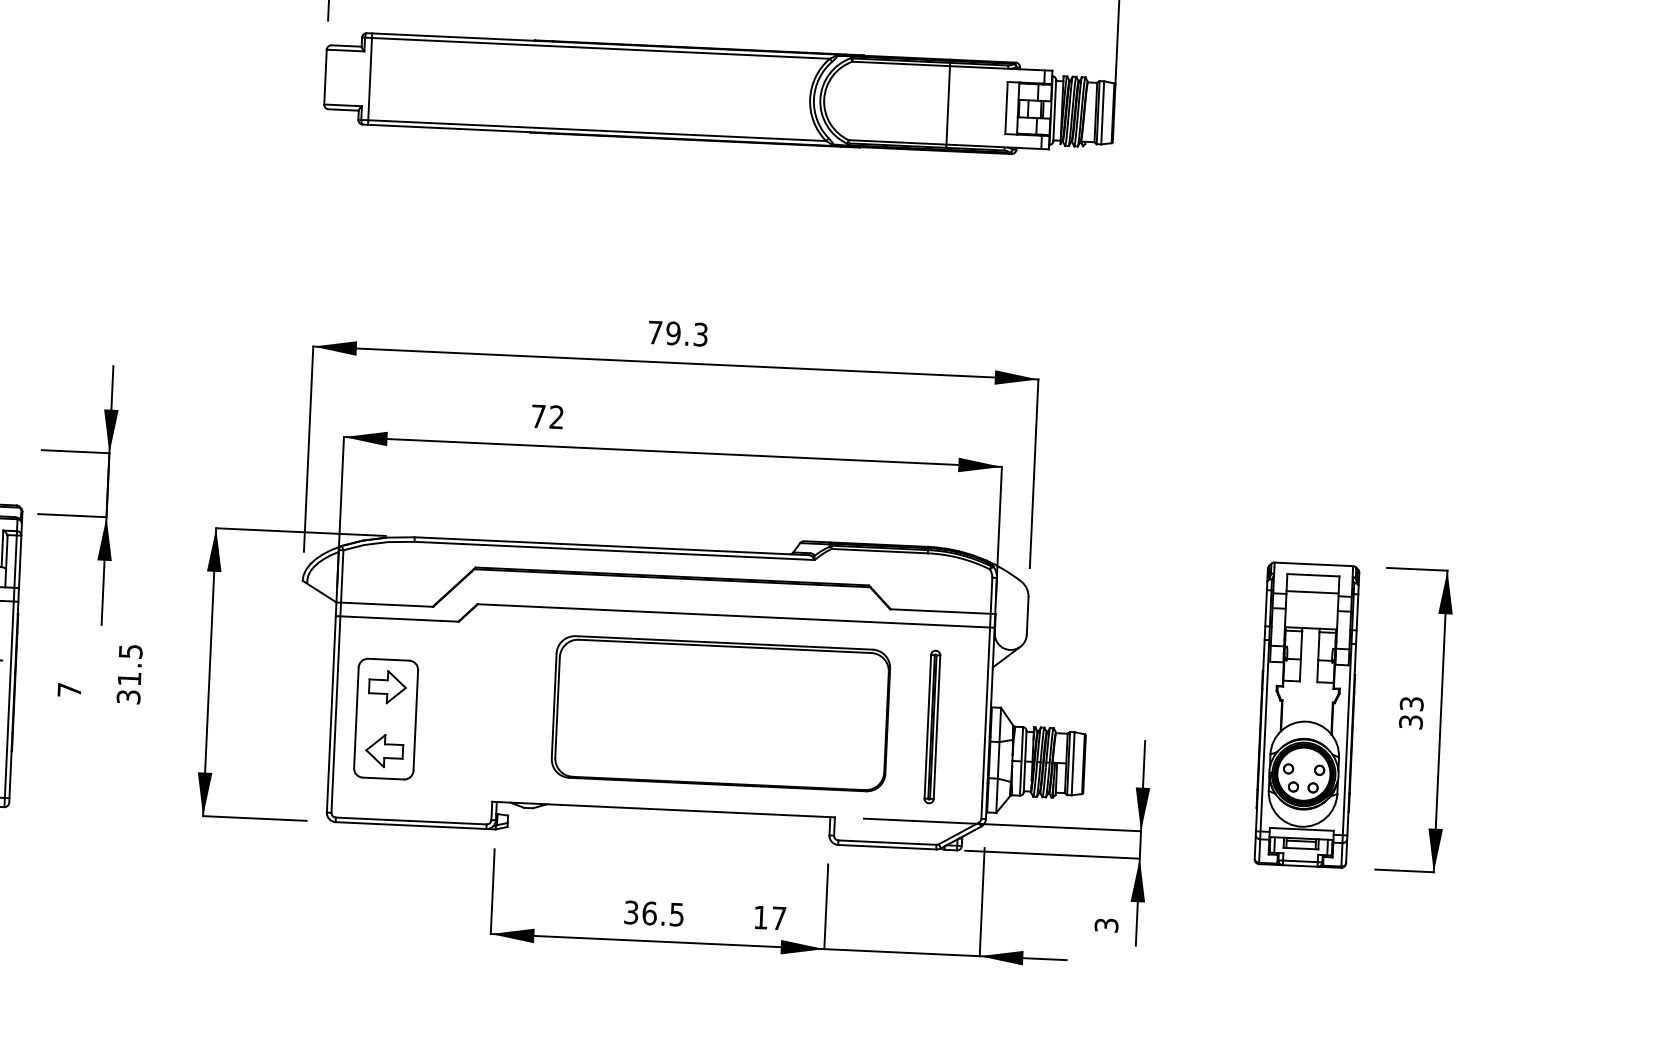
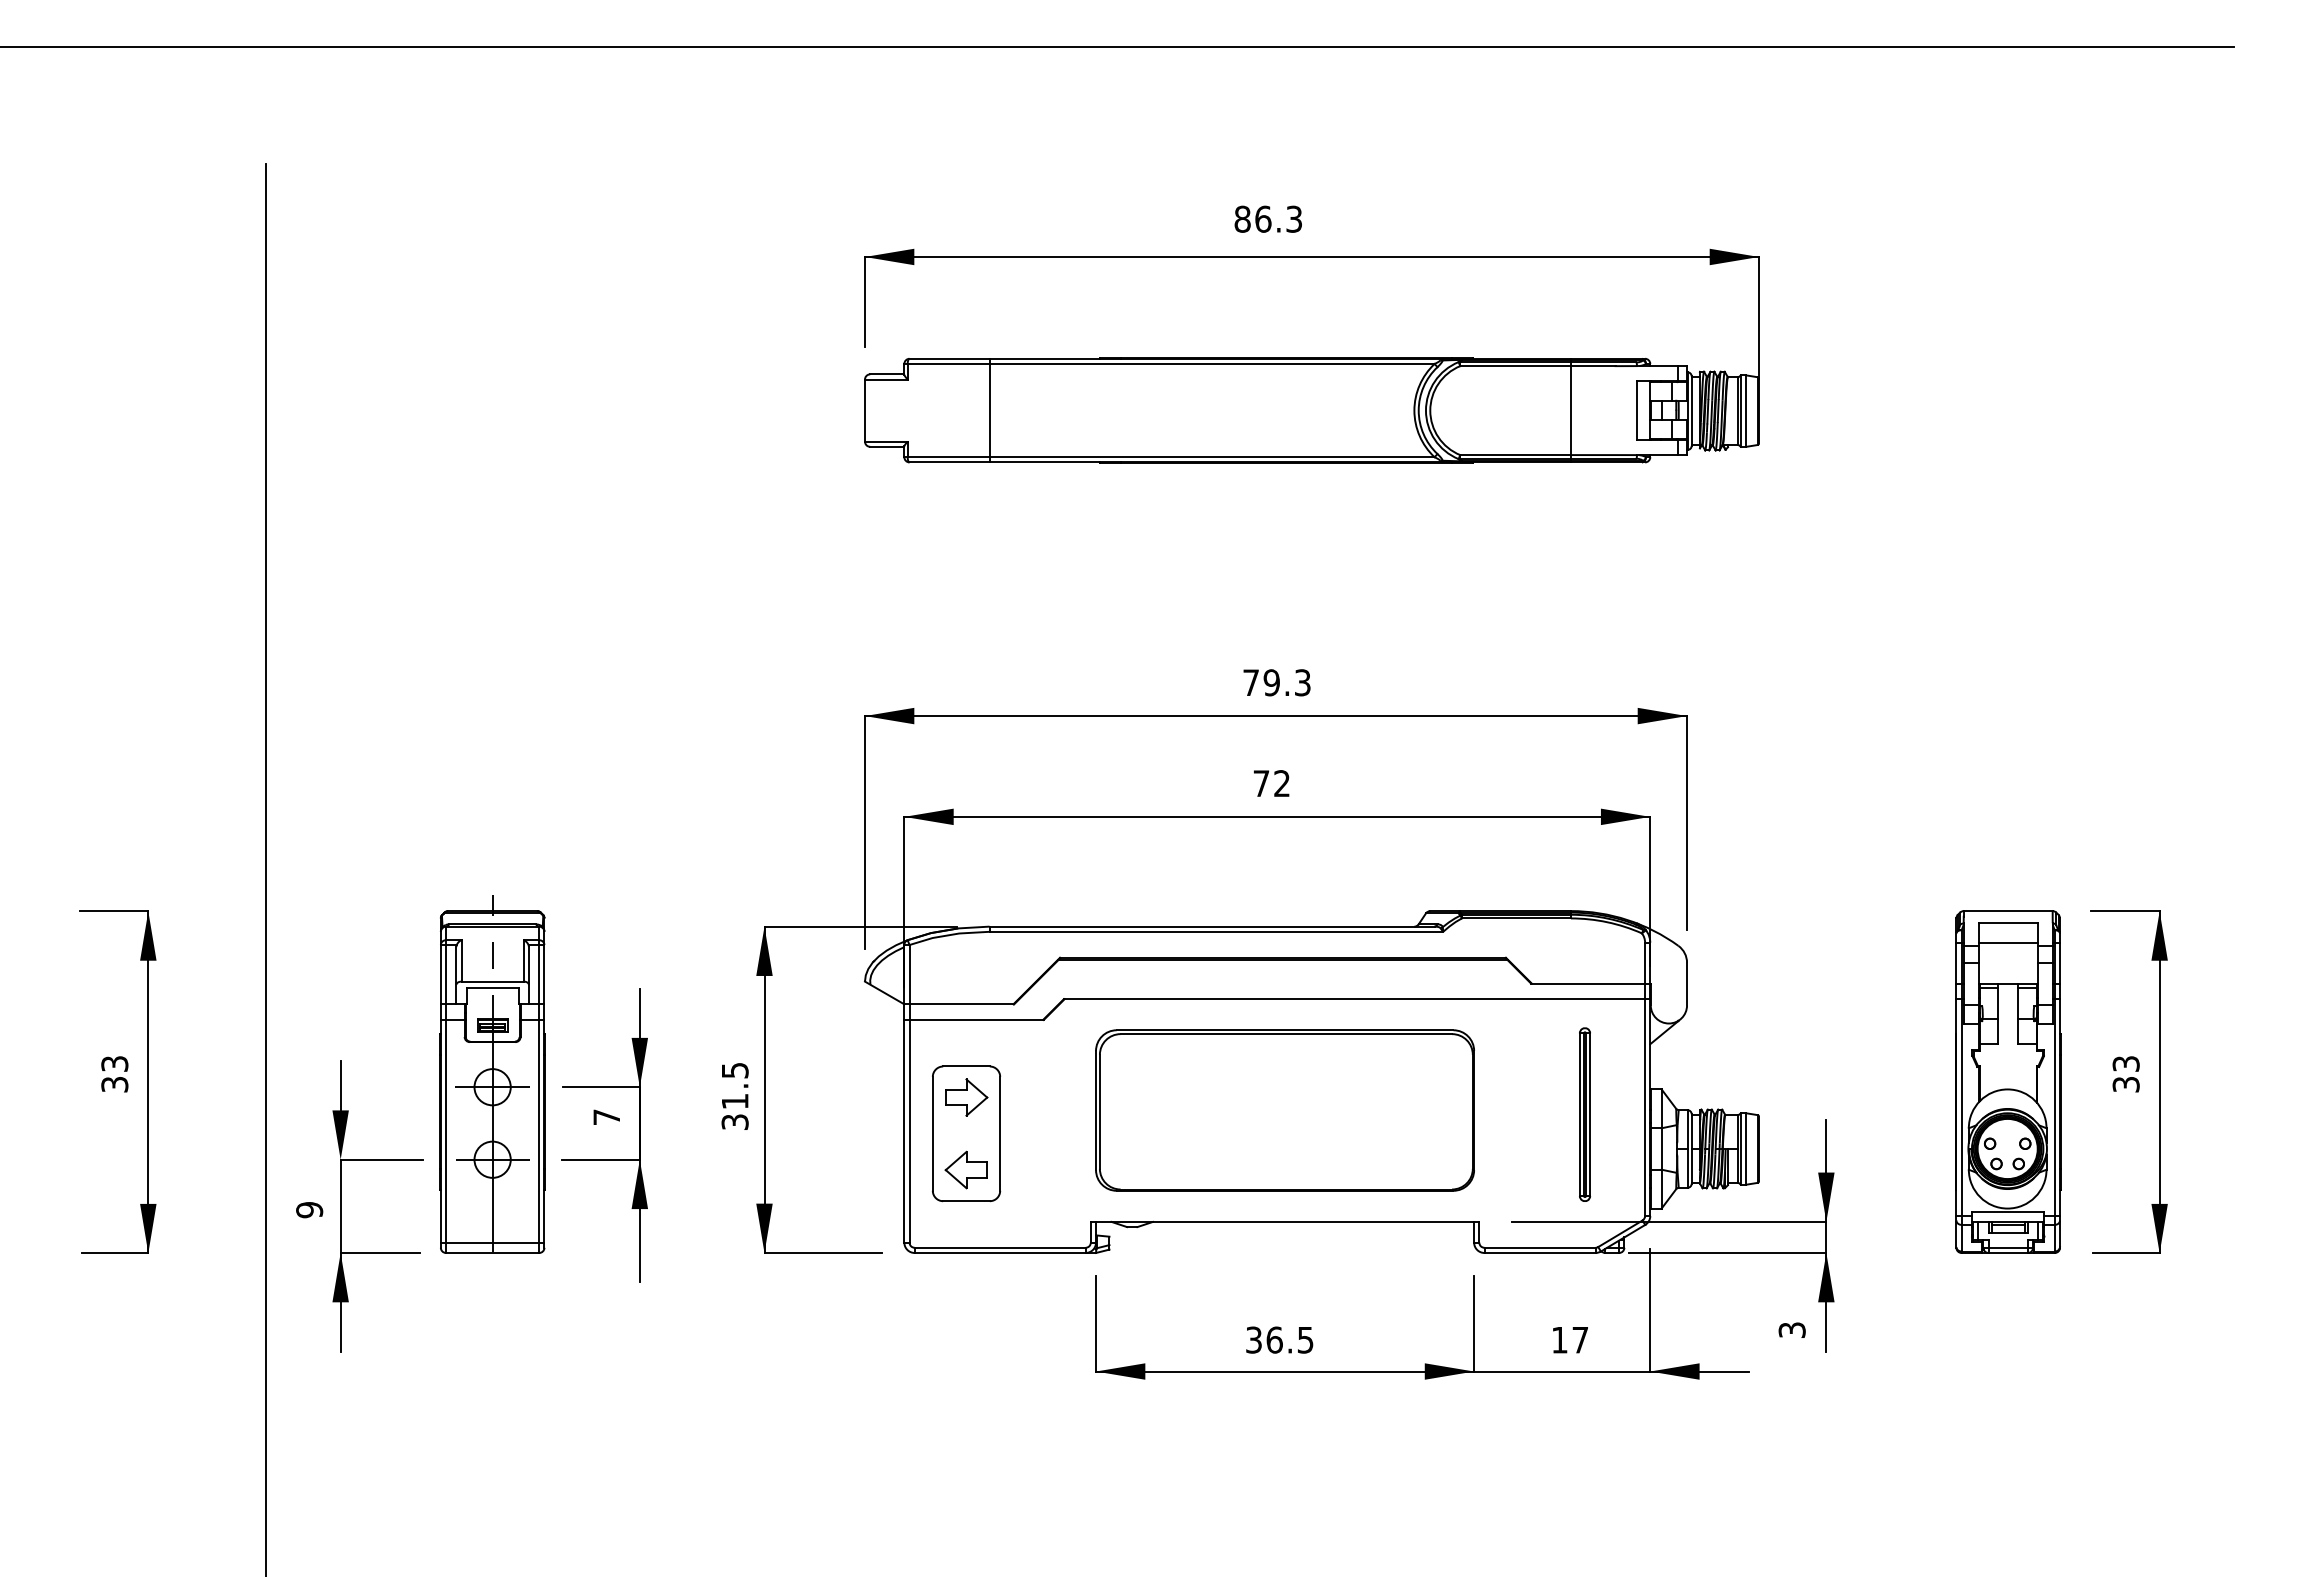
line: (370, 79) -> (989, 410), moved
text: (547, 416) -> (1271, 783), moved
part: (75, 515) -> (604, 1159), moved
text: (129, 674) -> (734, 1096), moved
part: (720, 713) -> (1284, 1110), moved
text: (770, 918) -> (1570, 1340), moved

